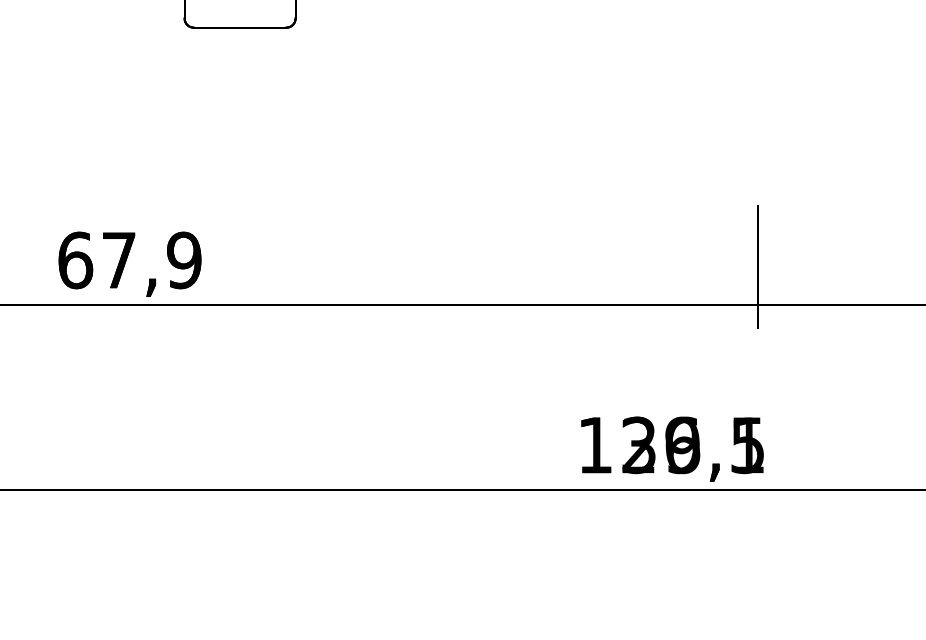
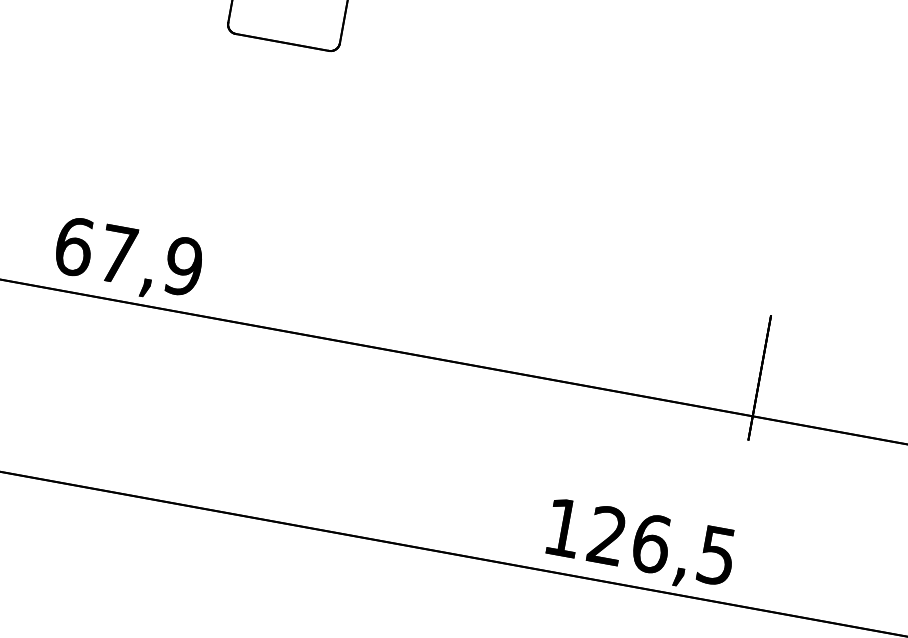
text: (692, 445) -> (661, 545), 139,1 -> 126,5

